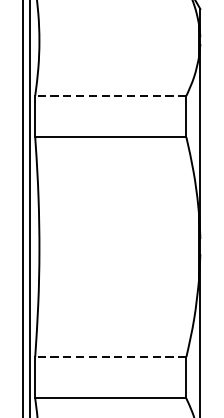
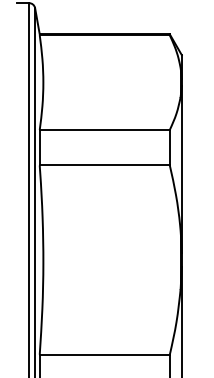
line: (110, 95) -> (104, 129), dashed -> solid
line: (110, 356) -> (104, 354), dashed -> solid

